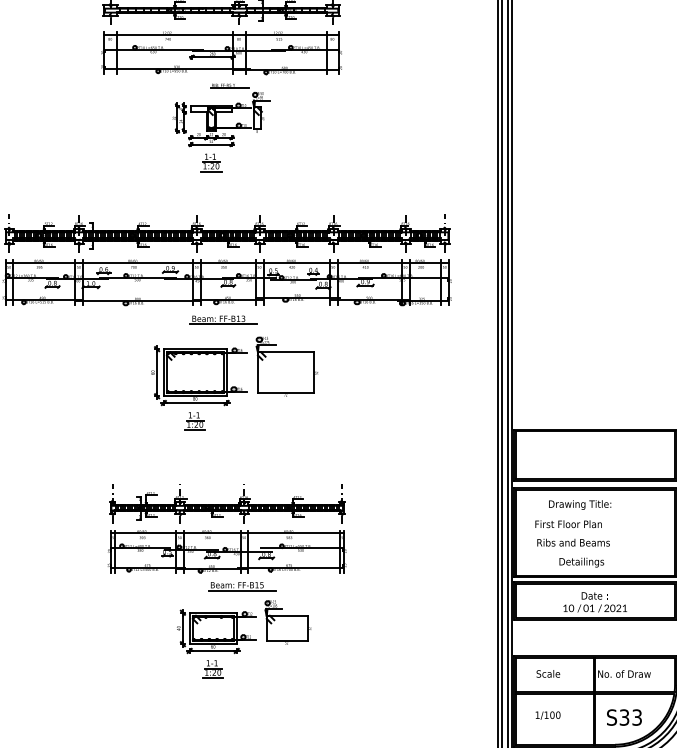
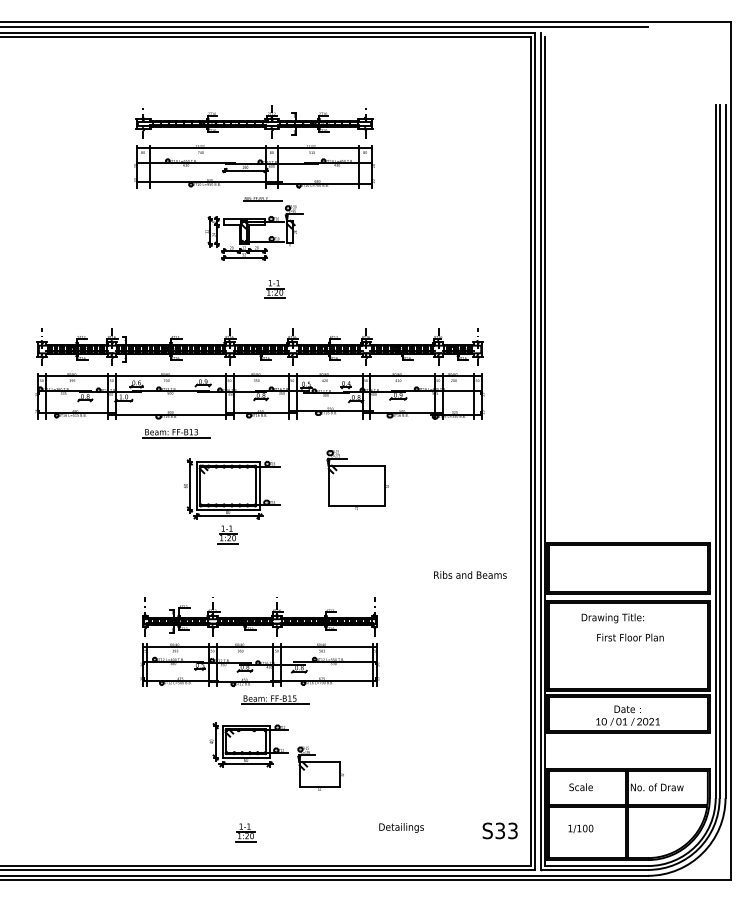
part: (210, 163) -> (274, 289), moved
part: (223, 320) -> (176, 433), moved
part: (286, 366) -> (357, 479), moved
text: (568, 524) -> (630, 637), moved
text: (573, 542) -> (470, 574), moved
text: (581, 562) -> (401, 827), moved
part: (287, 622) -> (320, 768), moved
part: (212, 669) -> (245, 832), moved
text: (623, 717) -> (499, 830), moved

